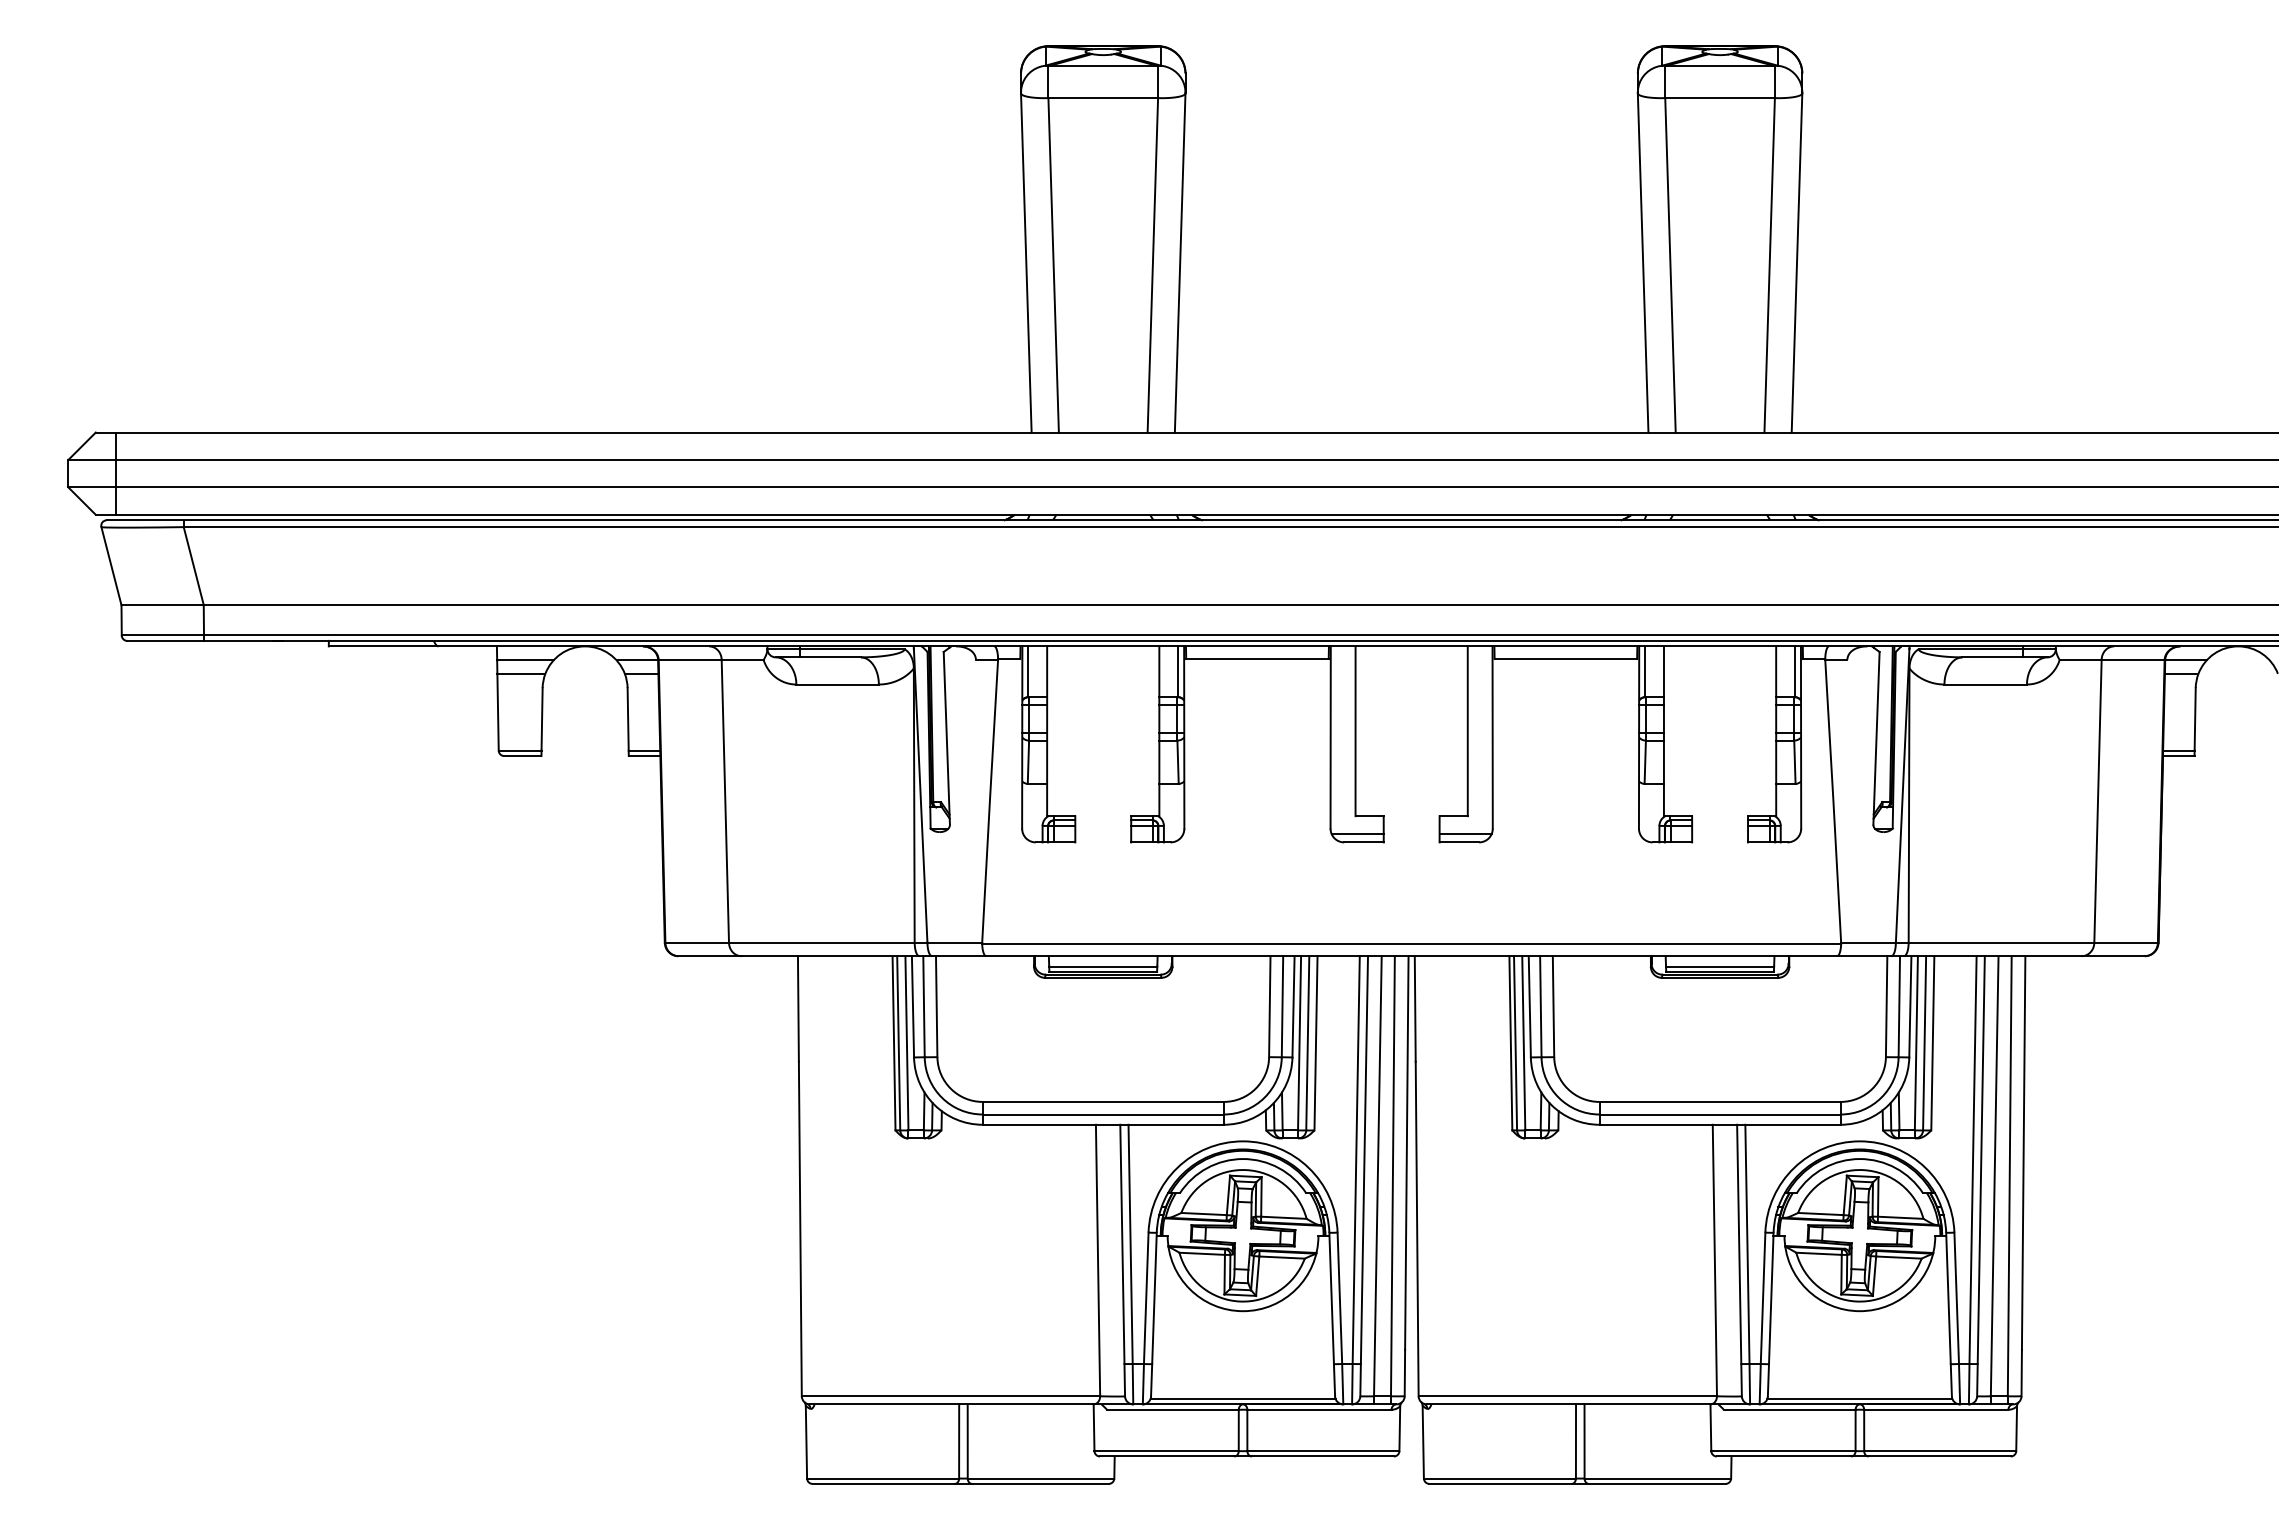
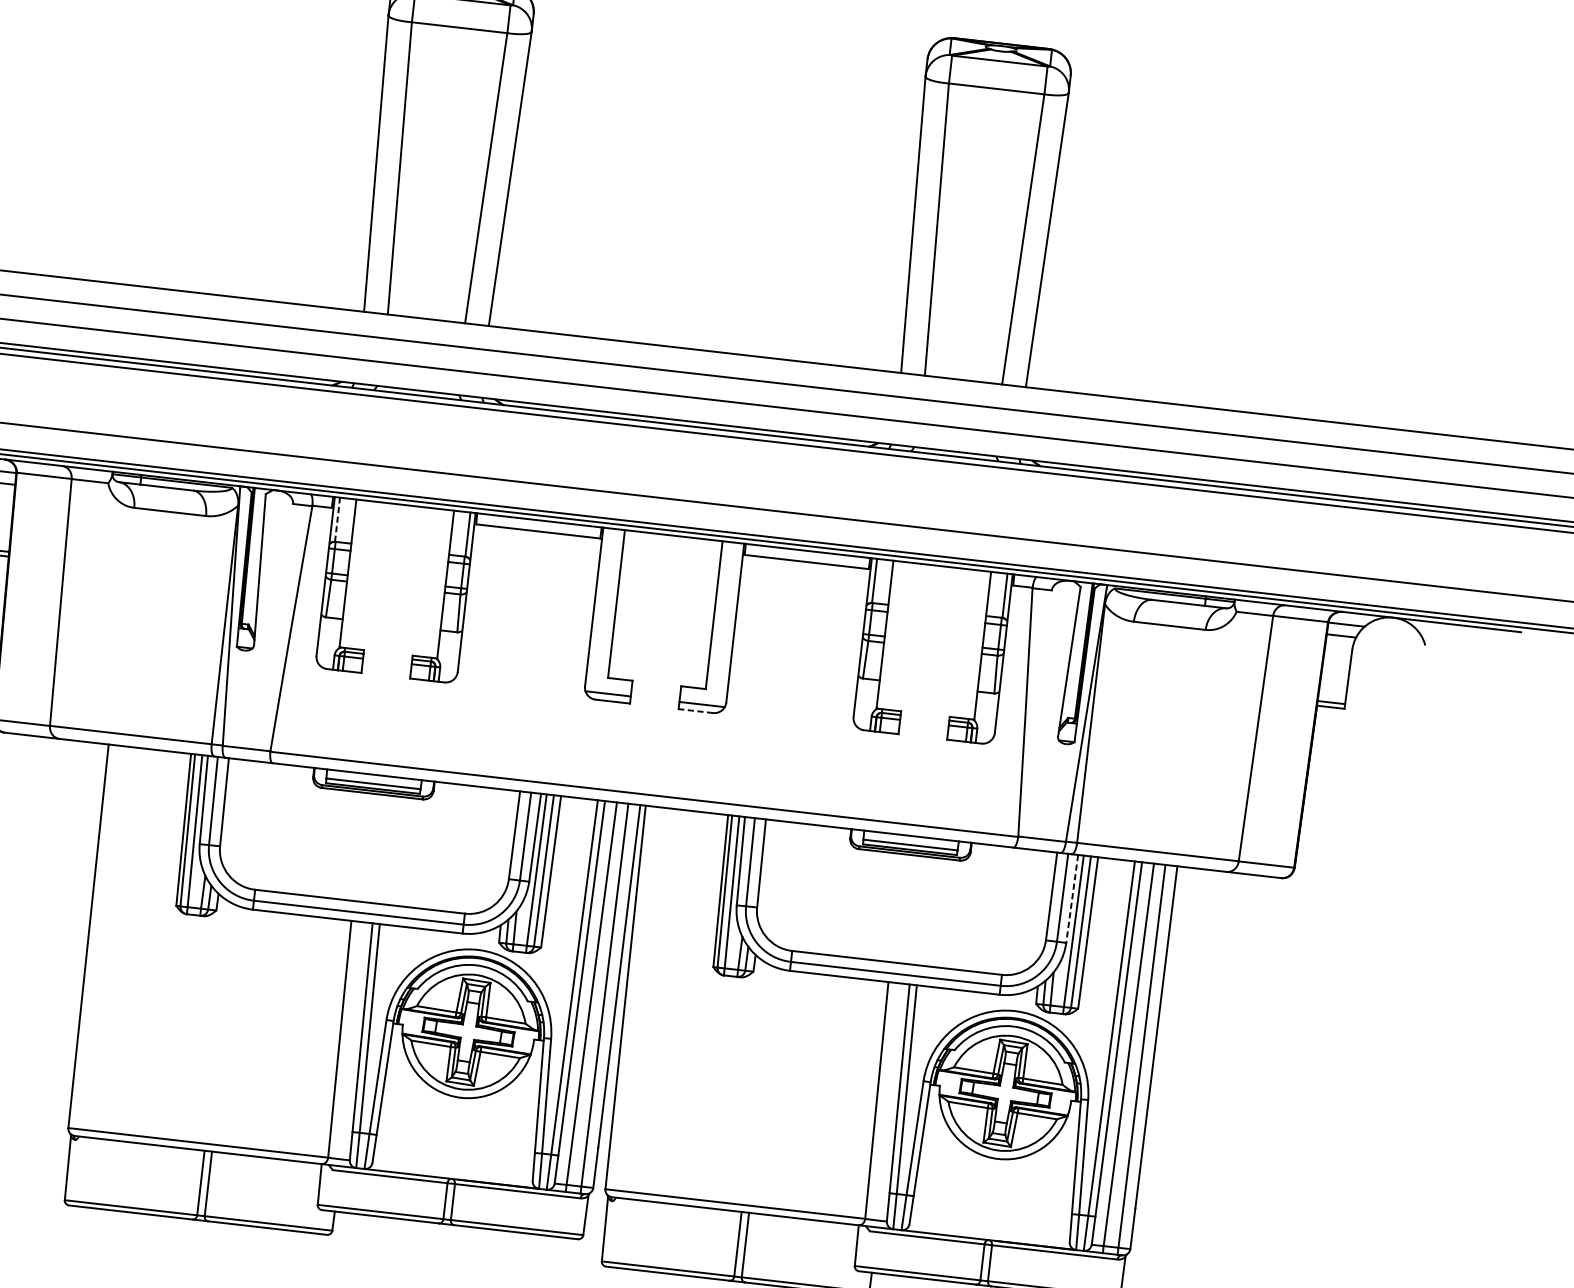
line: (1028, 671) -> (337, 519), solid -> dashed
line: (1459, 842) -> (695, 711), solid -> dashed
line: (1910, 1006) -> (1072, 898), solid -> dashed
line: (1242, 1399) -> (451, 1174), removed
line: (1859, 1399) -> (988, 1235), removed

